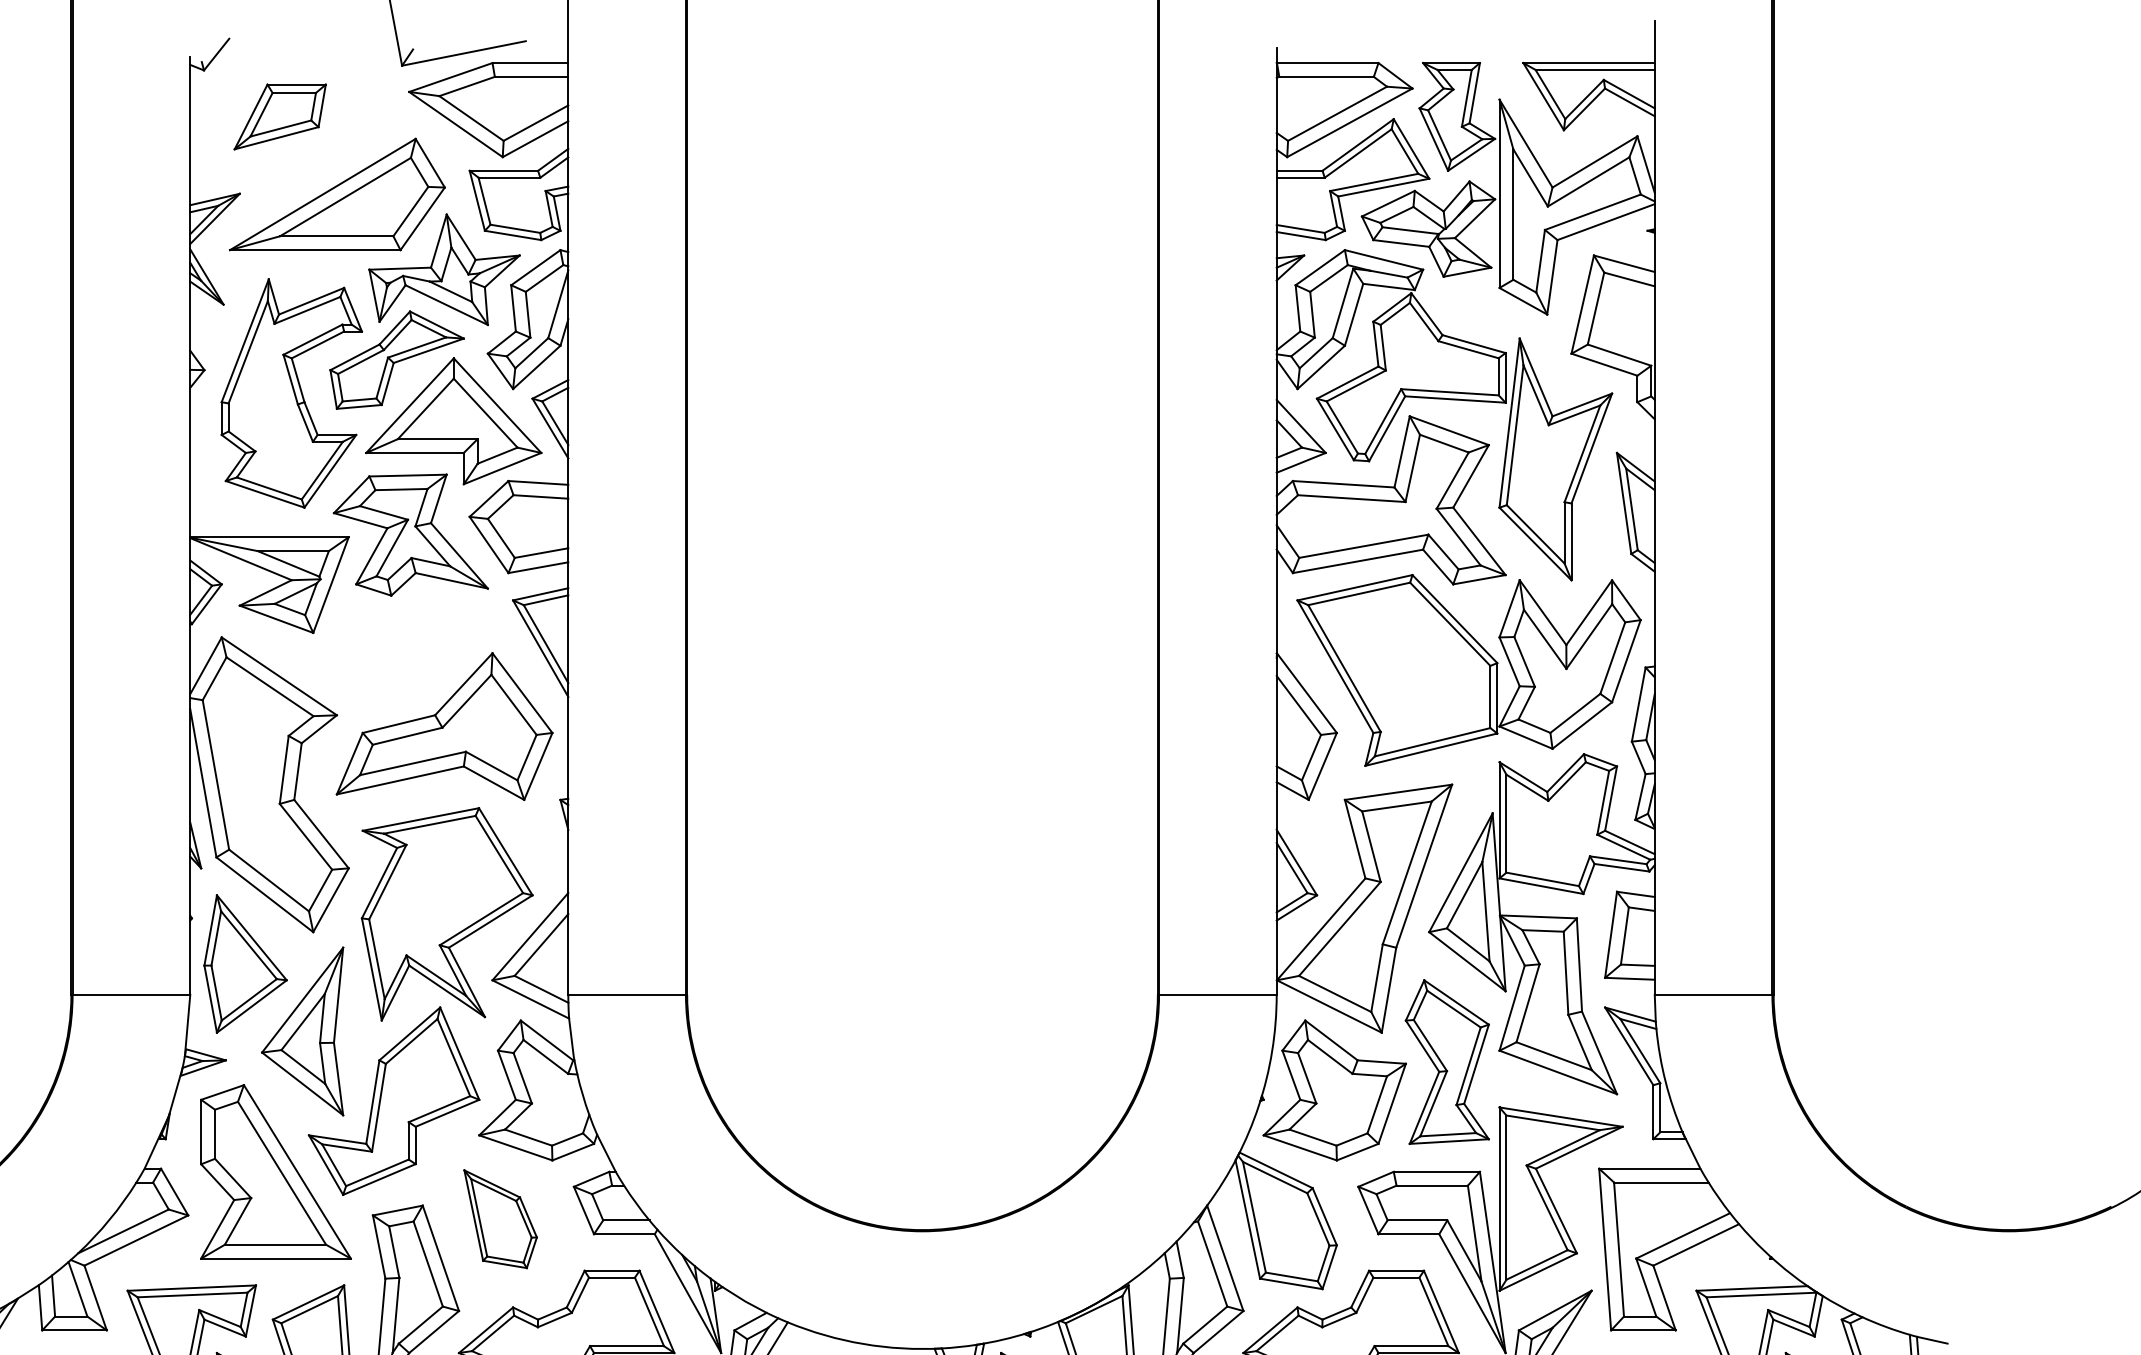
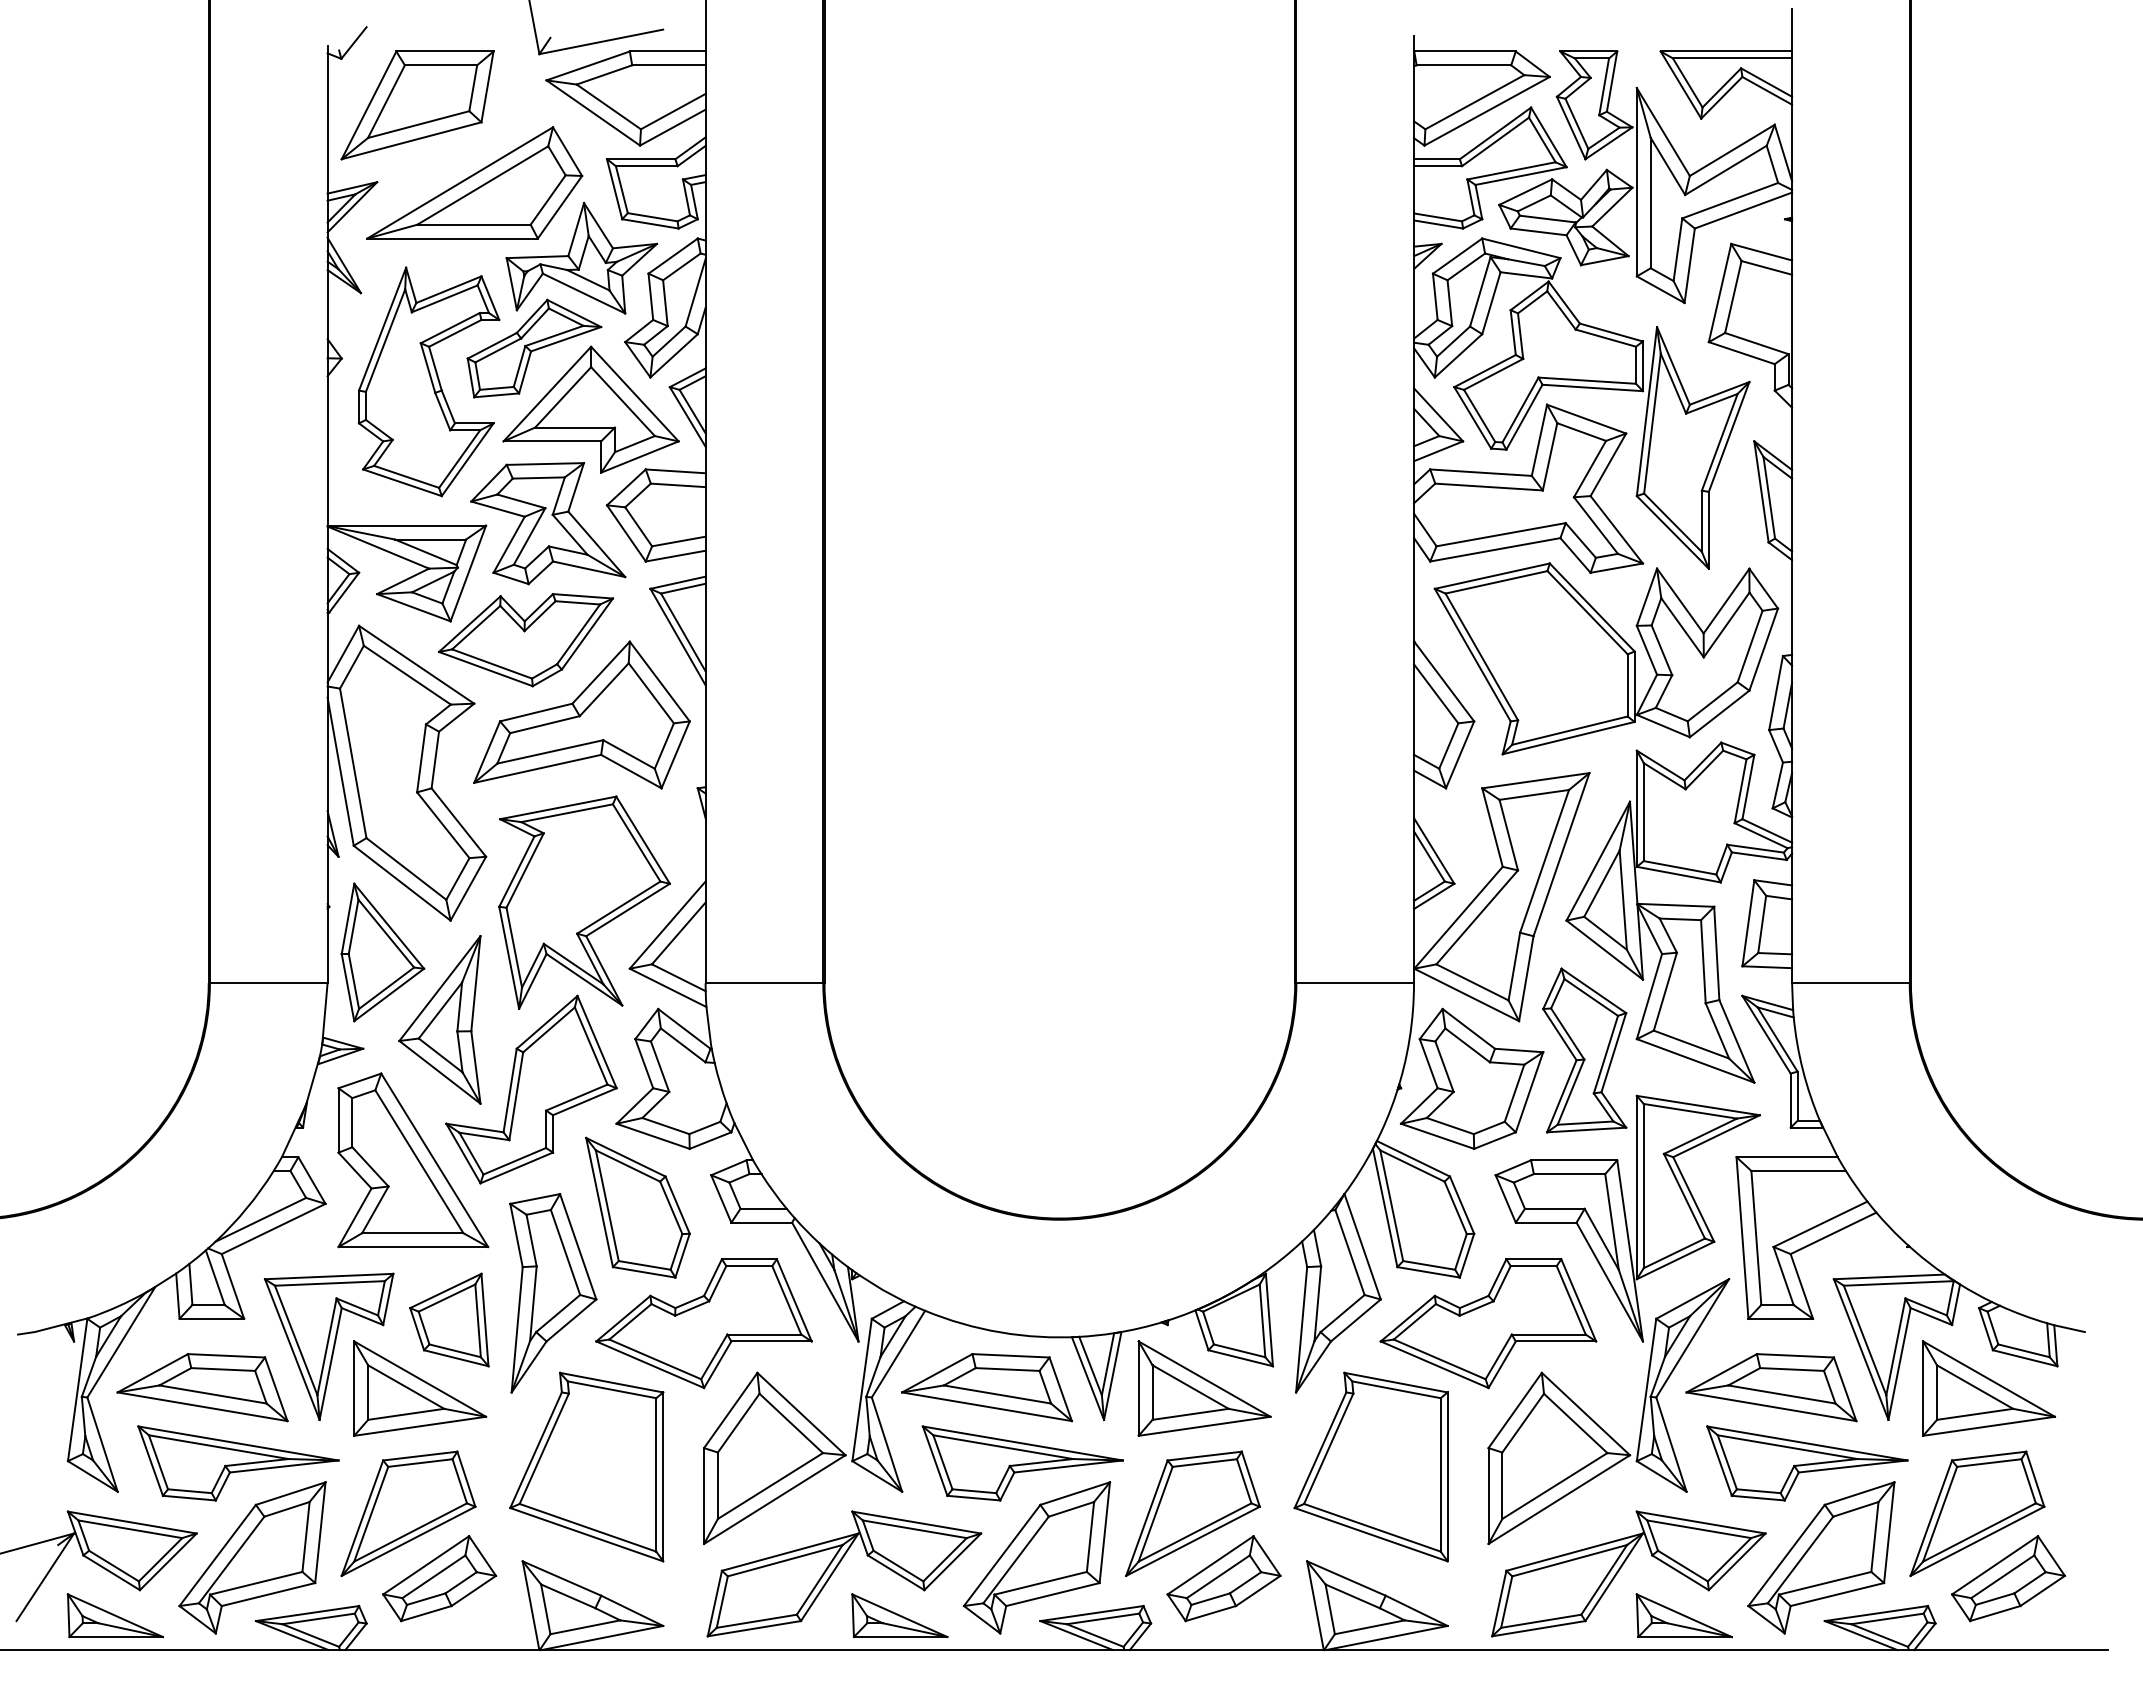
part: (280, 117) -> (417, 105), size x1.67
part: (389, 652) -> (526, 640), added
part: (500, 1219) -> (637, 1207), size x1.43

